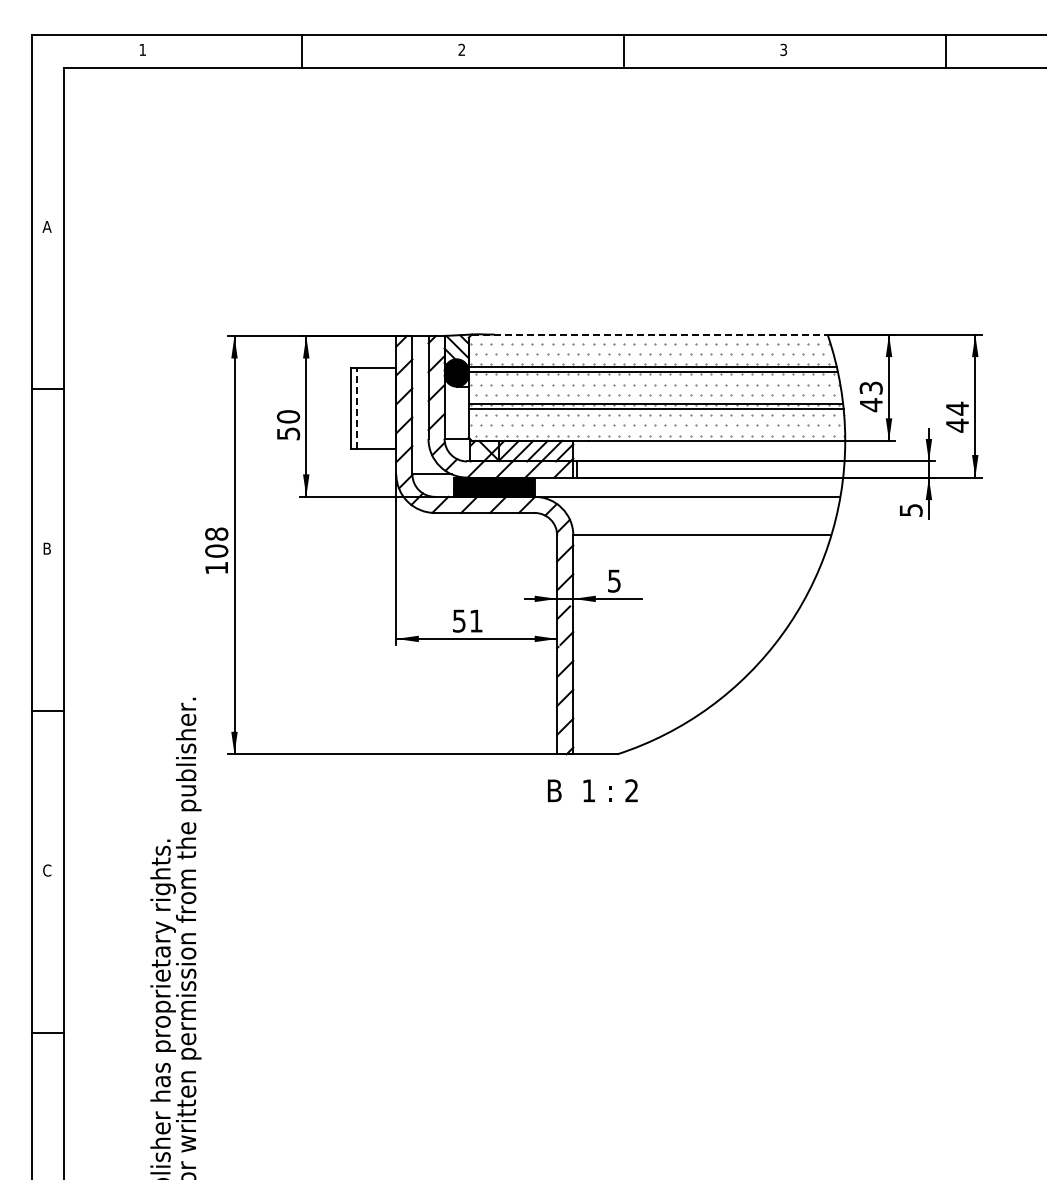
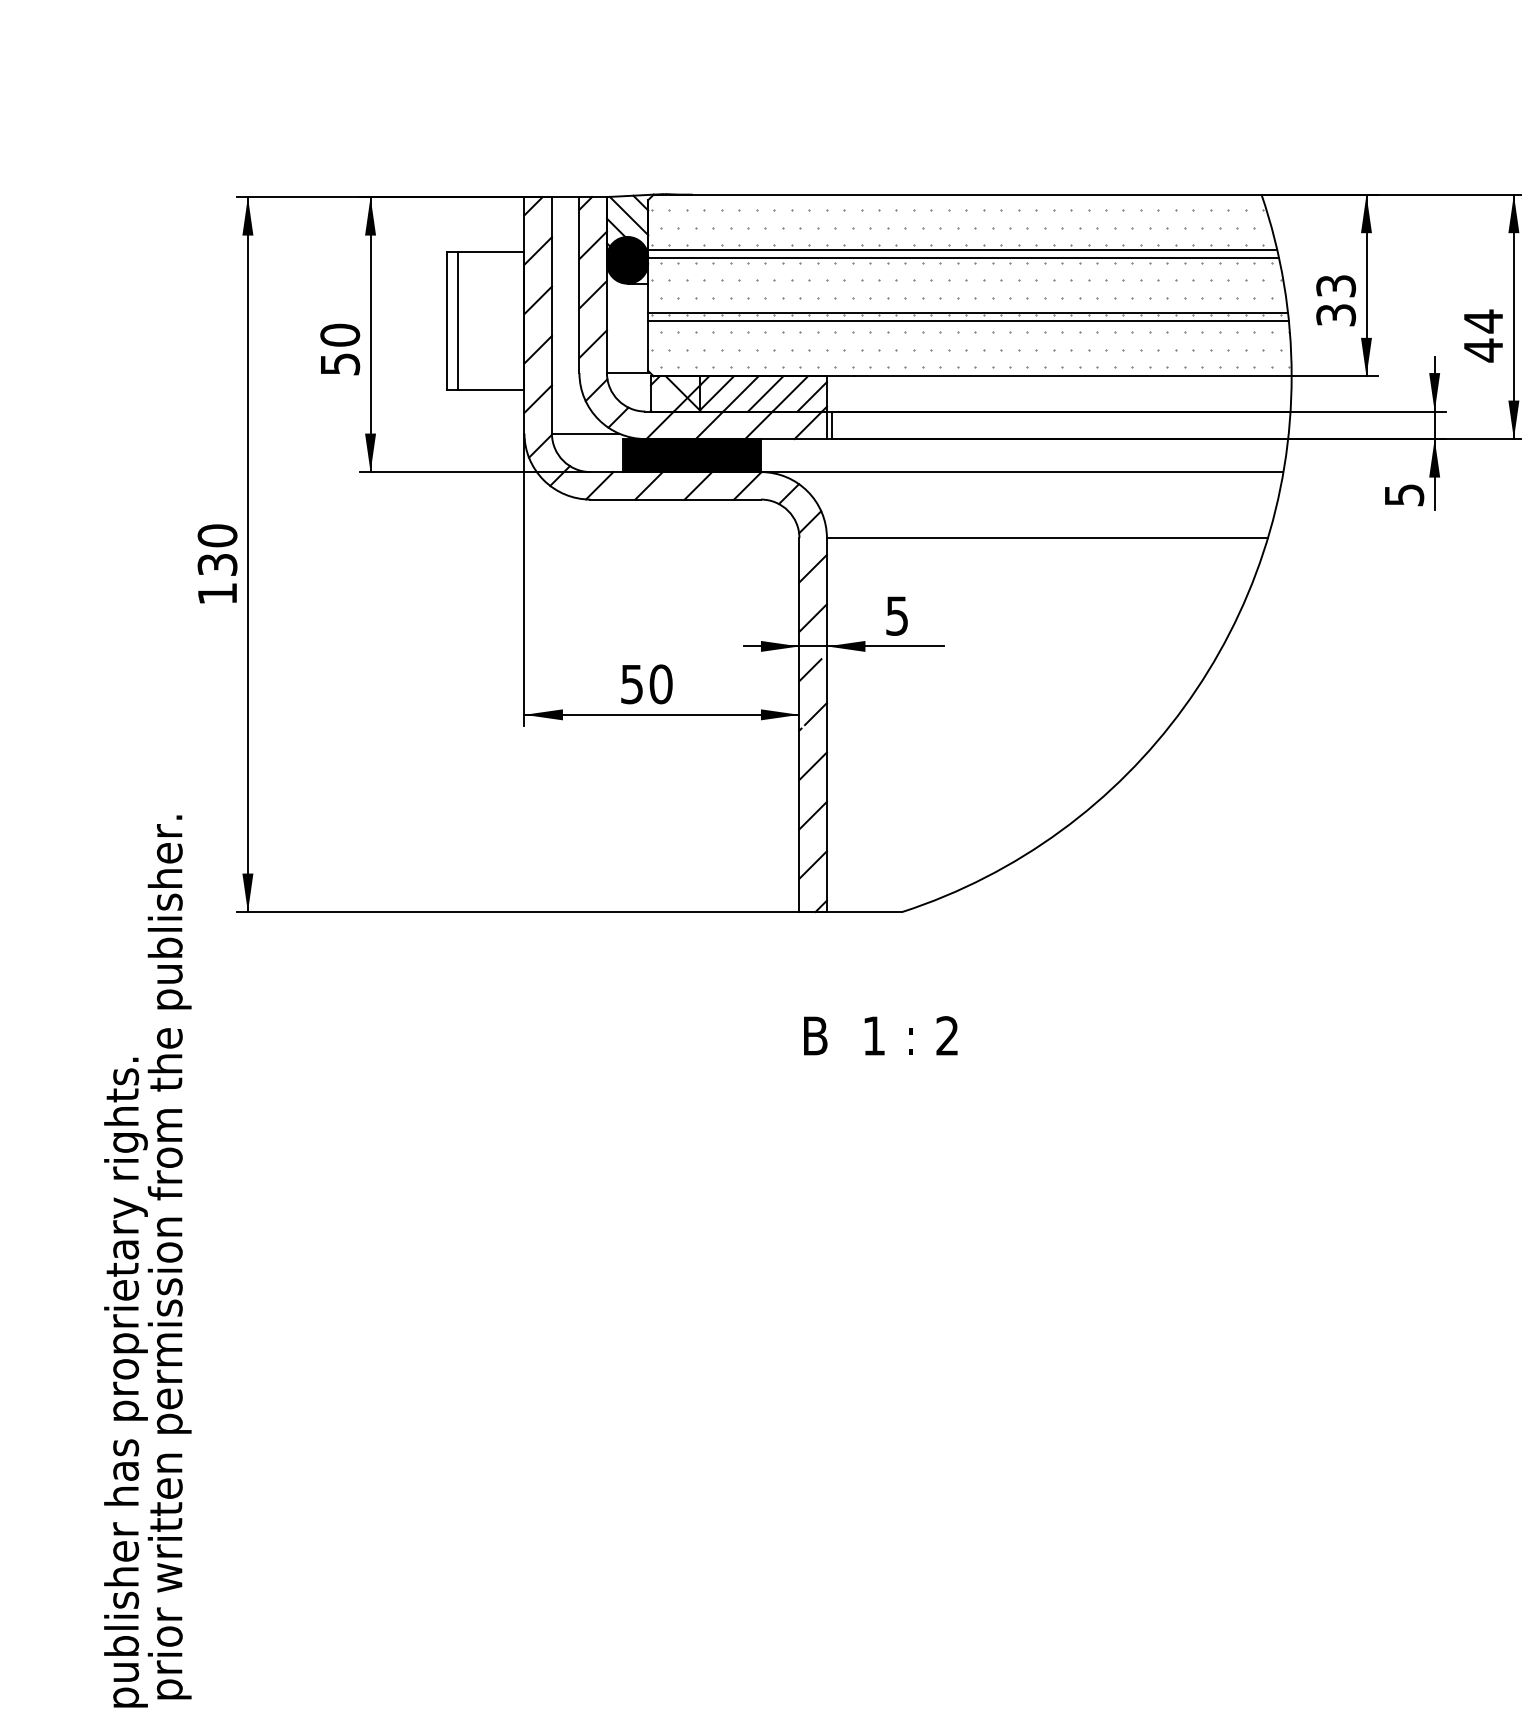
line: (649, 334) -> (957, 194), dashed -> solid
text: (870, 405) -> (1334, 315), 43 -> 33
line: (357, 407) -> (458, 319), dashed -> solid
text: (216, 542) -> (217, 550), 108 -> 130
text: (475, 620) -> (659, 683), 51 -> 50
text: (592, 790) -> (880, 1035), moved

